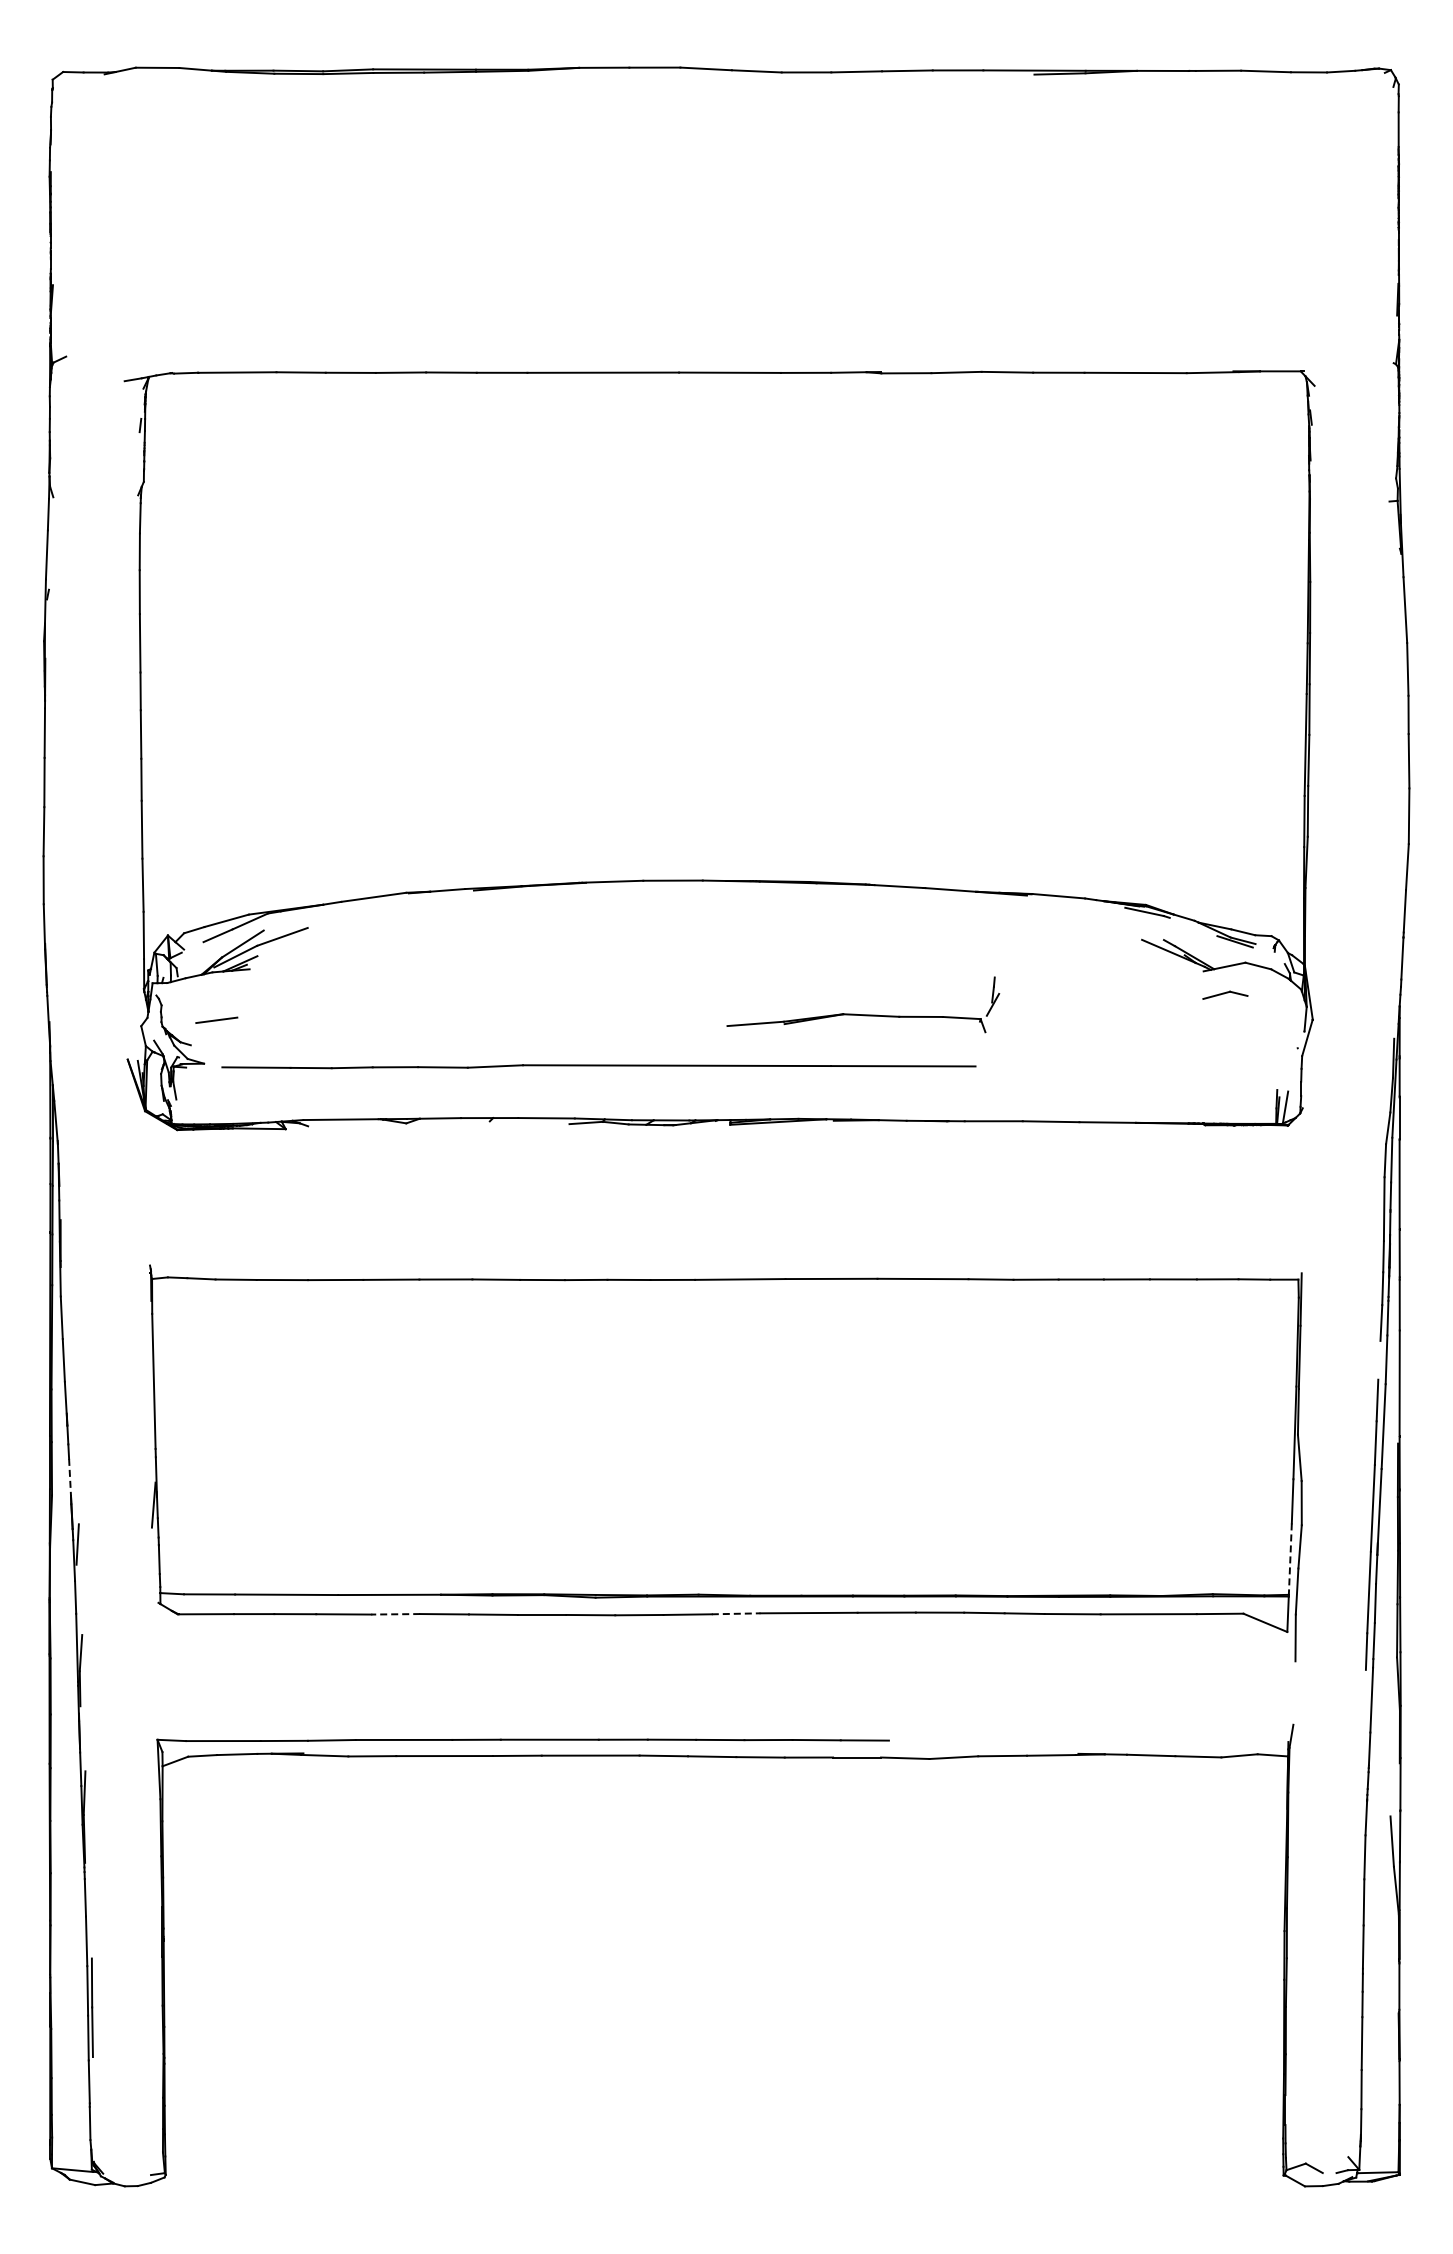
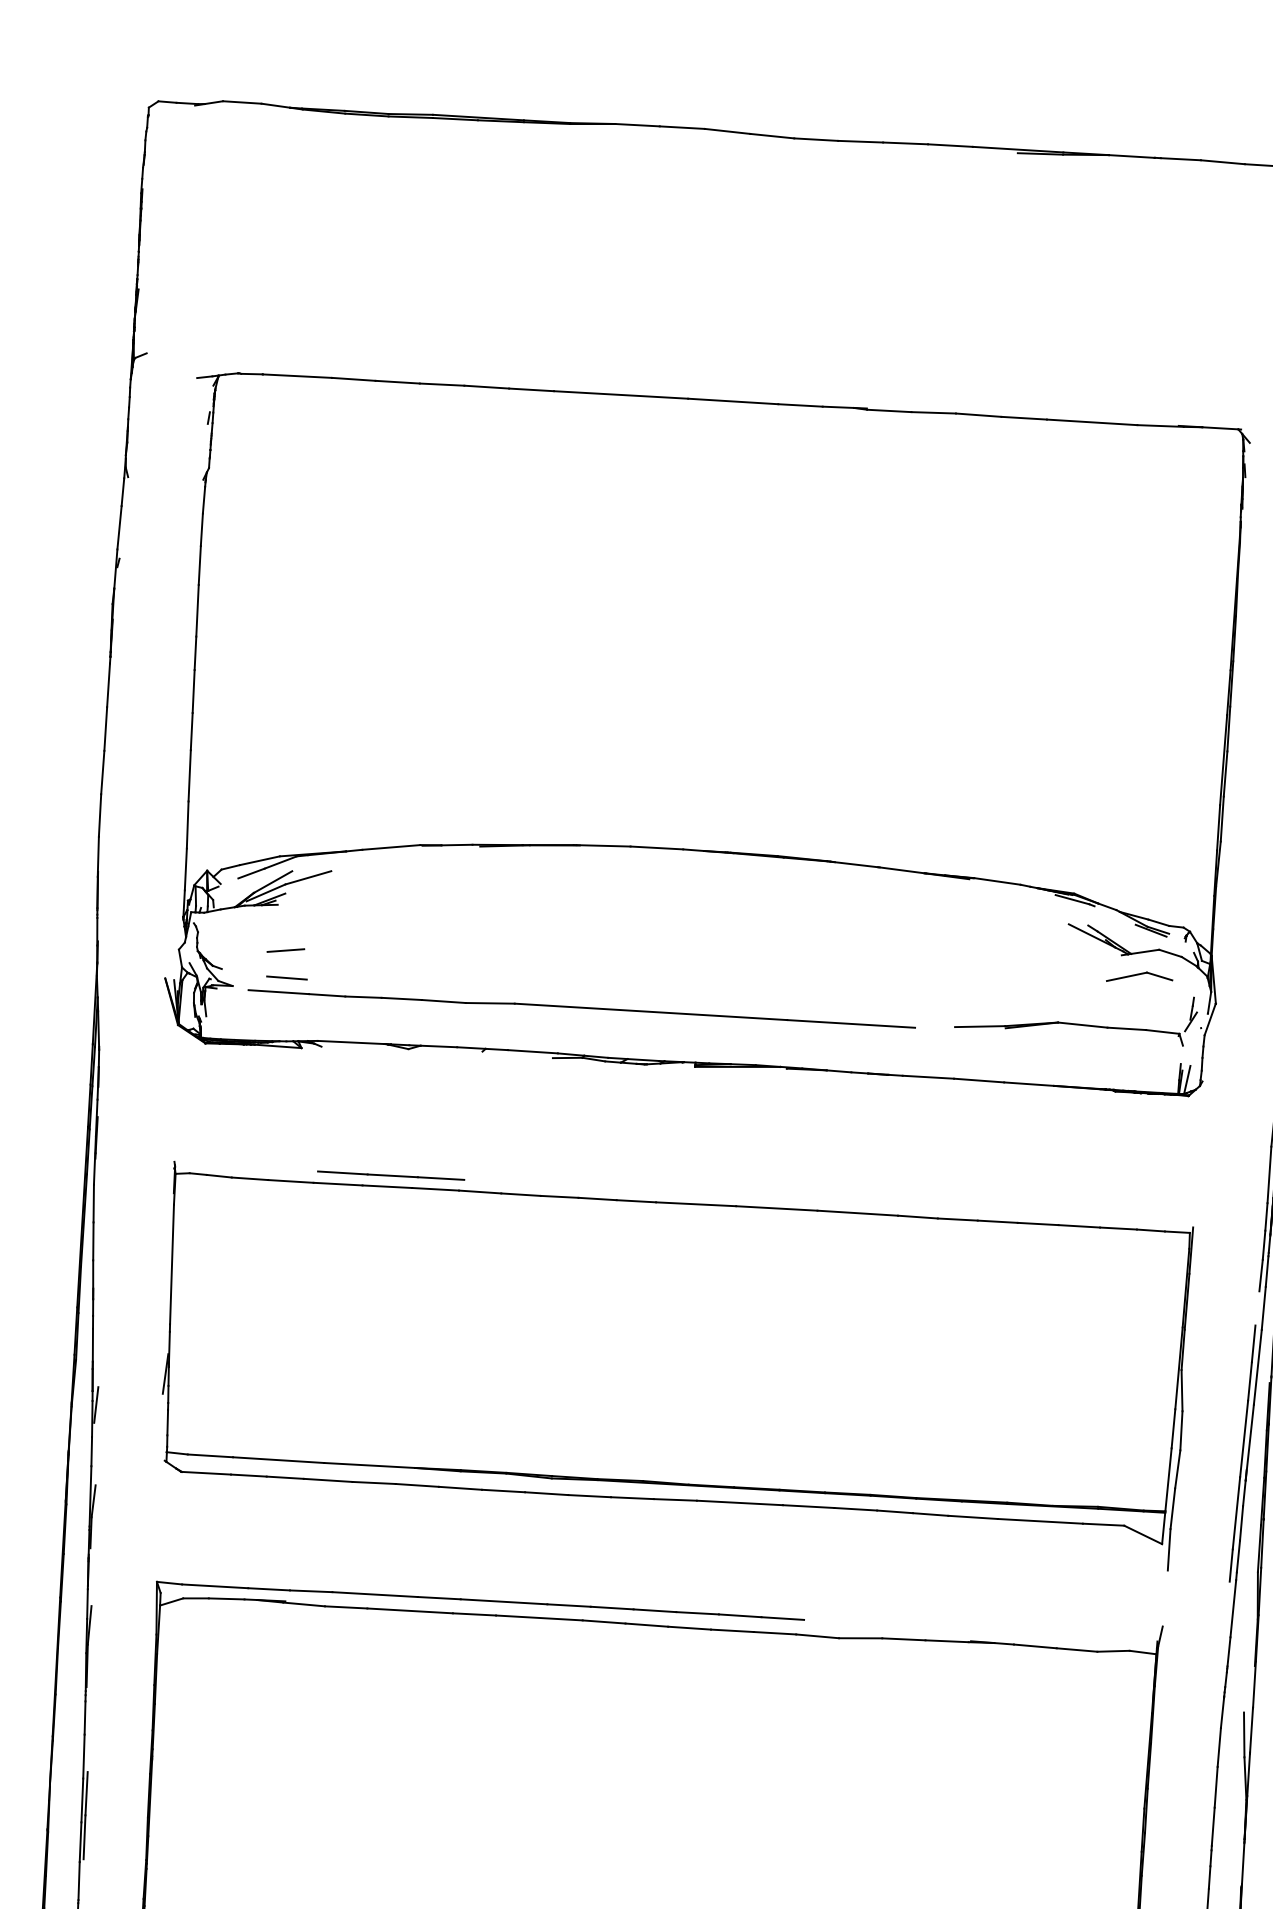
part: (1225, 995) -> (1139, 977), size x1.67
part: (863, 1014) -> (1075, 1023), moved
line: (216, 1019) -> (285, 949), moved
line: (264, 1050) -> (286, 977), added
line: (394, 1267) -> (390, 1176), added
line: (70, 1477) -> (93, 1345), dashed -> solid
line: (1290, 1559) -> (1168, 1480), dashed -> solid
line: (736, 1613) -> (675, 1499), dashed -> solid
line: (395, 1614) -> (373, 1483), dashed -> solid

